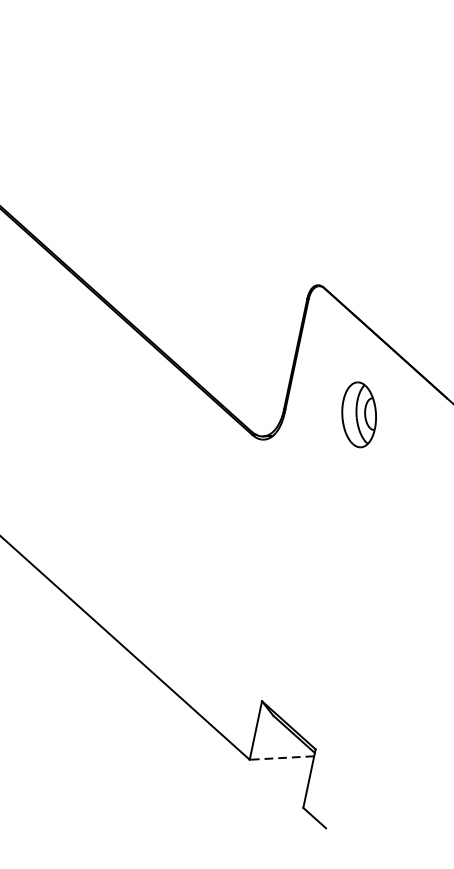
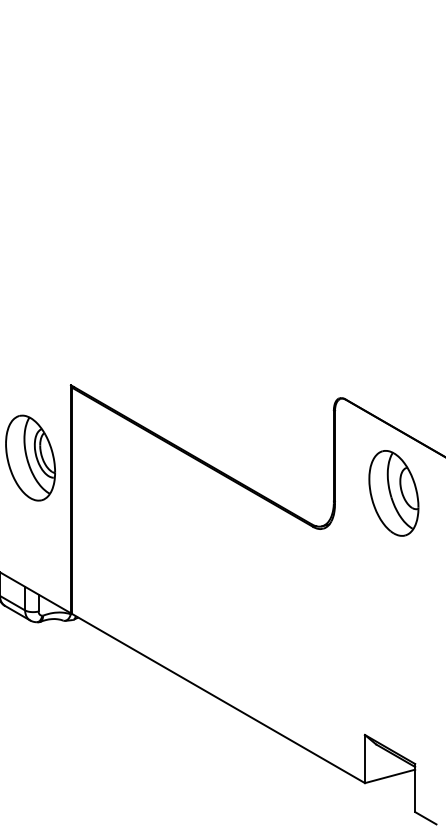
part: (358, 414) -> (393, 493), size x1.67
line: (282, 758) -> (390, 776), dashed -> solid

